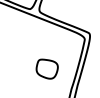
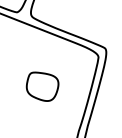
part: (46, 68) -> (41, 85), moved

